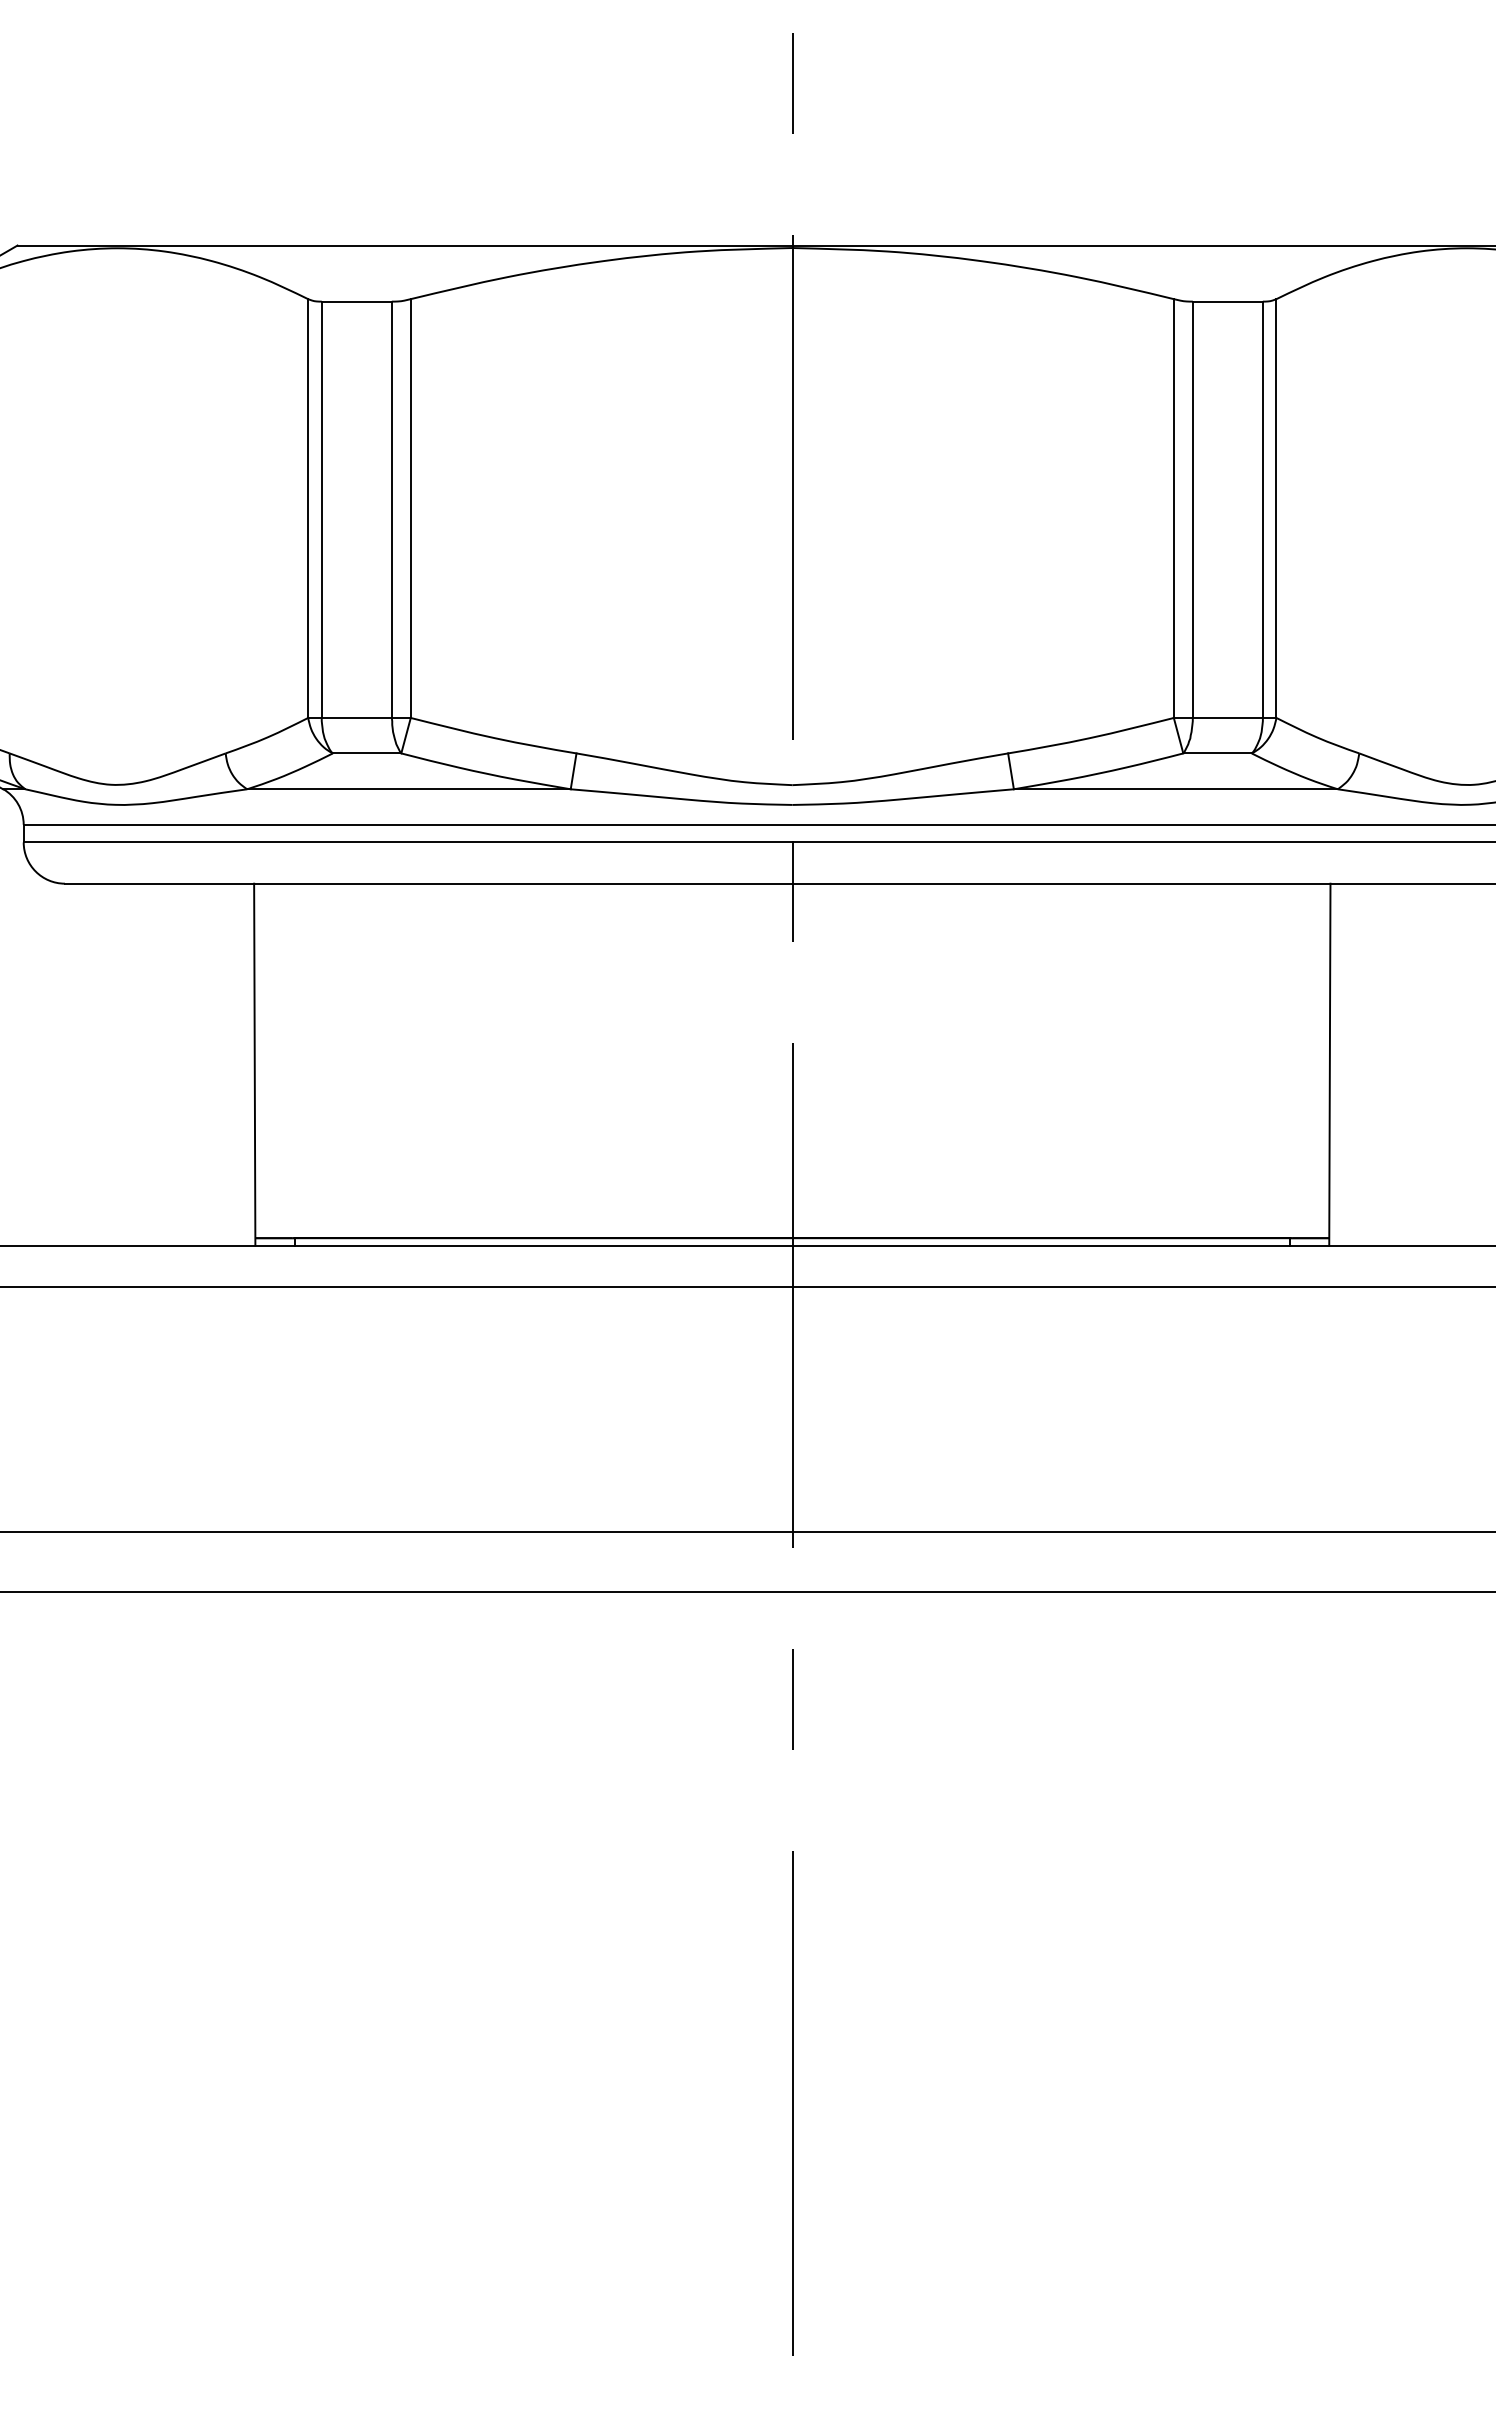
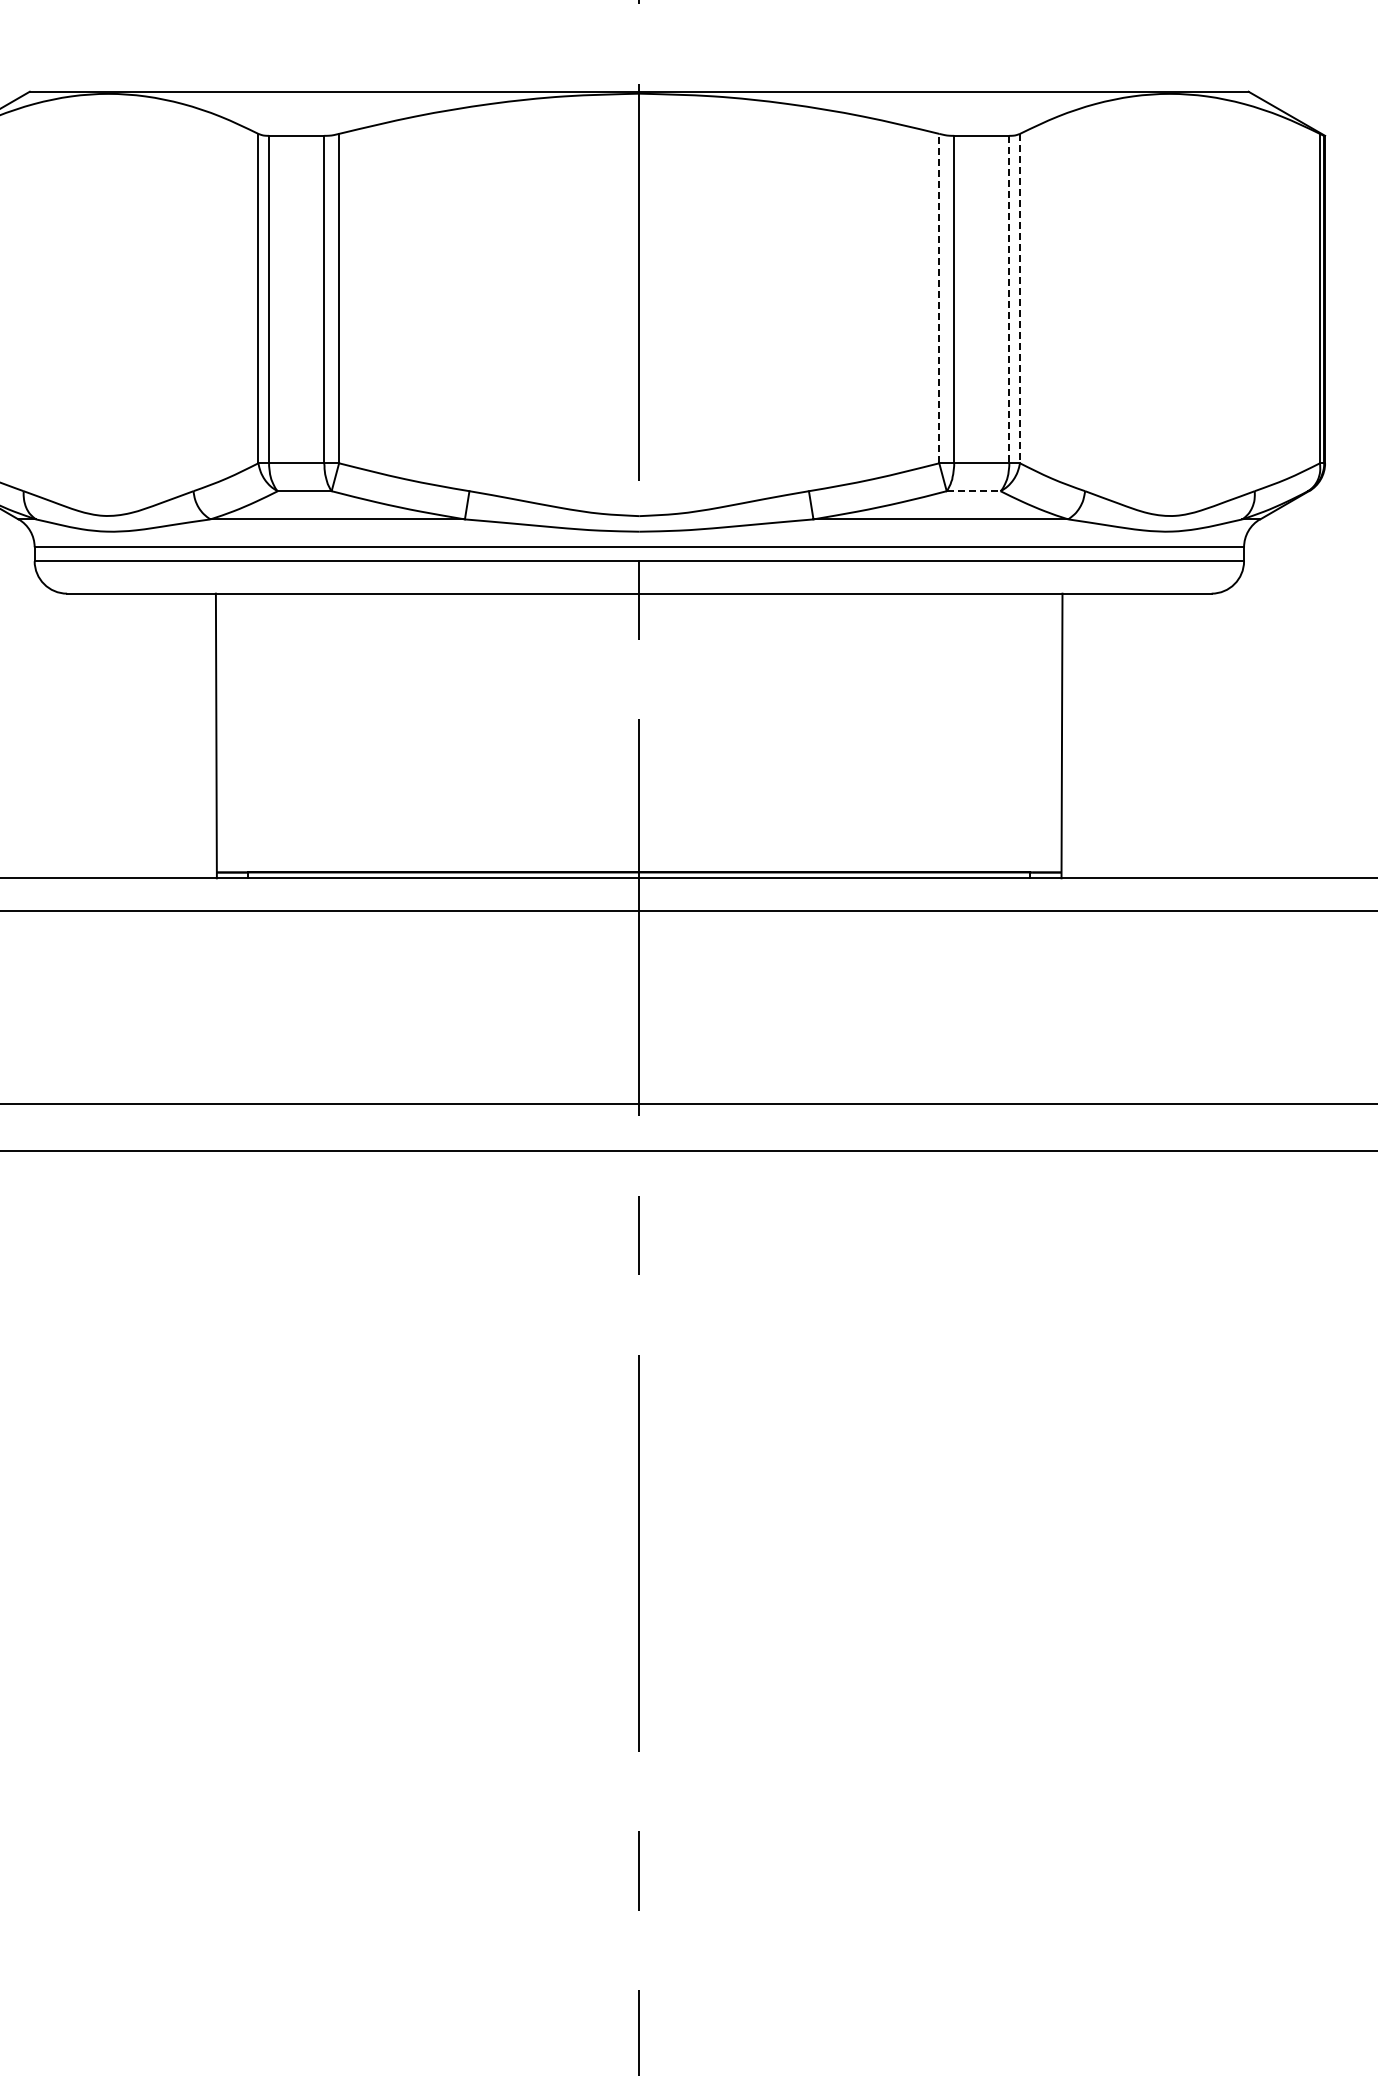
line: (1174, 508) -> (939, 298), solid -> dashed
line: (1277, 508) -> (1020, 298), solid -> dashed
line: (1263, 509) -> (1009, 299), solid -> dashed
line: (1217, 753) -> (973, 491), solid -> dashed

